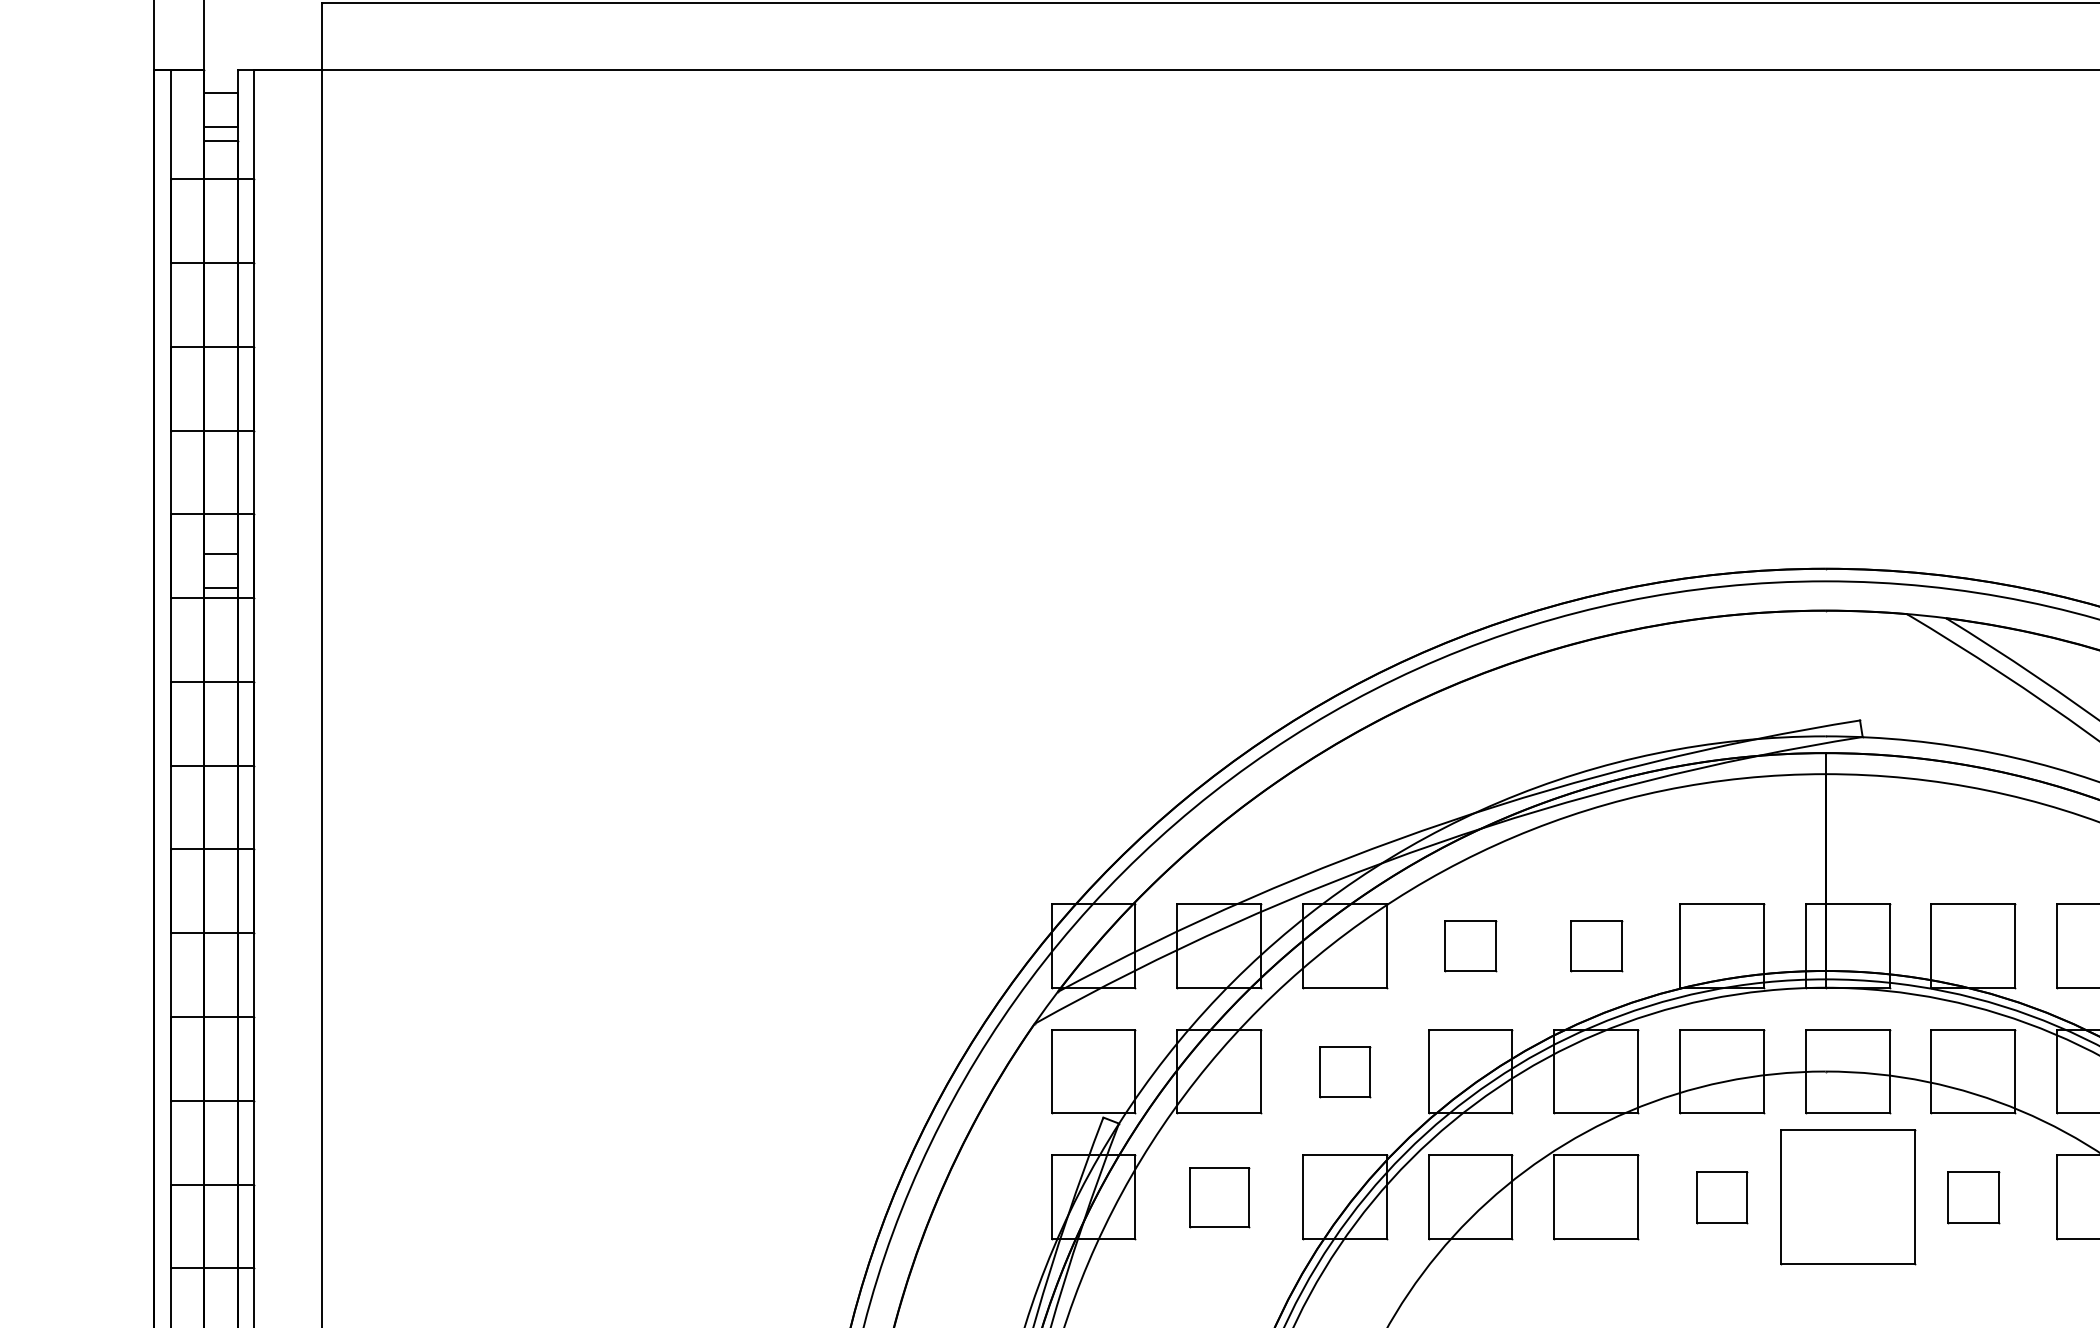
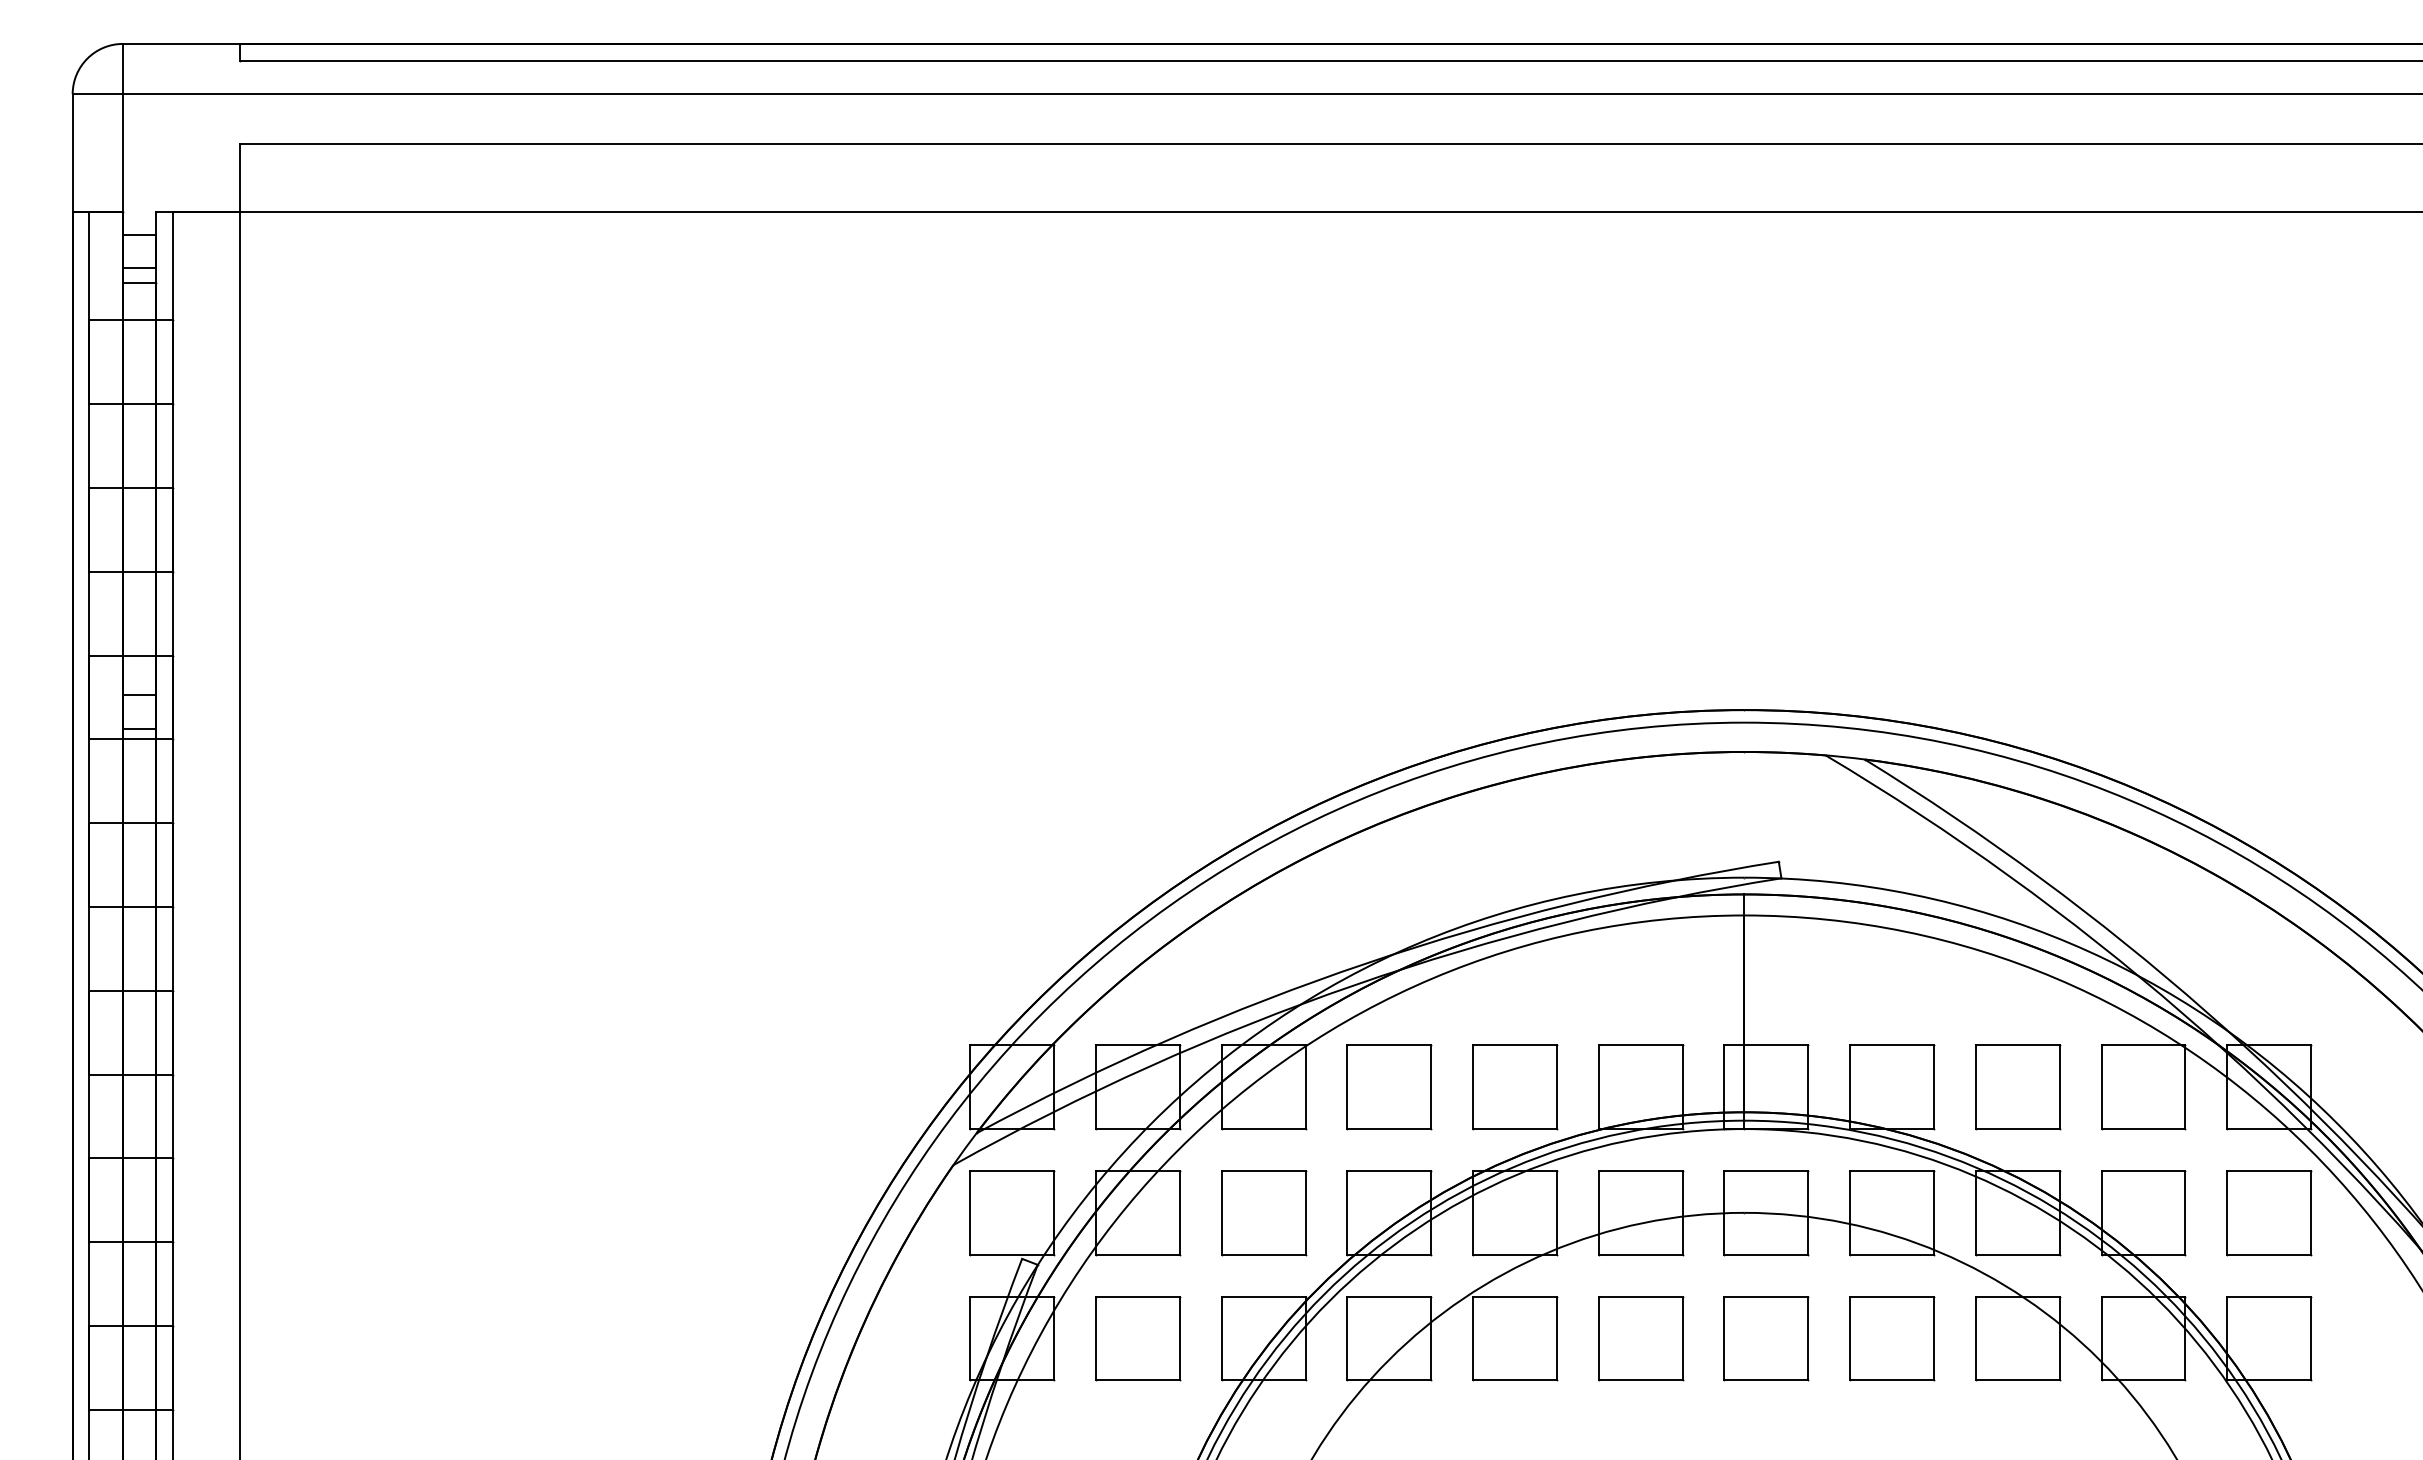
part: (1470, 946) -> (1389, 1087), size x1.67
part: (1596, 946) -> (1515, 1087), size x1.67
part: (1345, 1072) -> (1264, 1213), size x1.67
part: (1219, 1197) -> (1138, 1338), size x1.43
part: (1722, 1197) -> (1641, 1338), size x1.67
part: (1847, 1197) -> (1766, 1338), size x0.62
part: (1973, 1197) -> (1892, 1338), size x1.67

